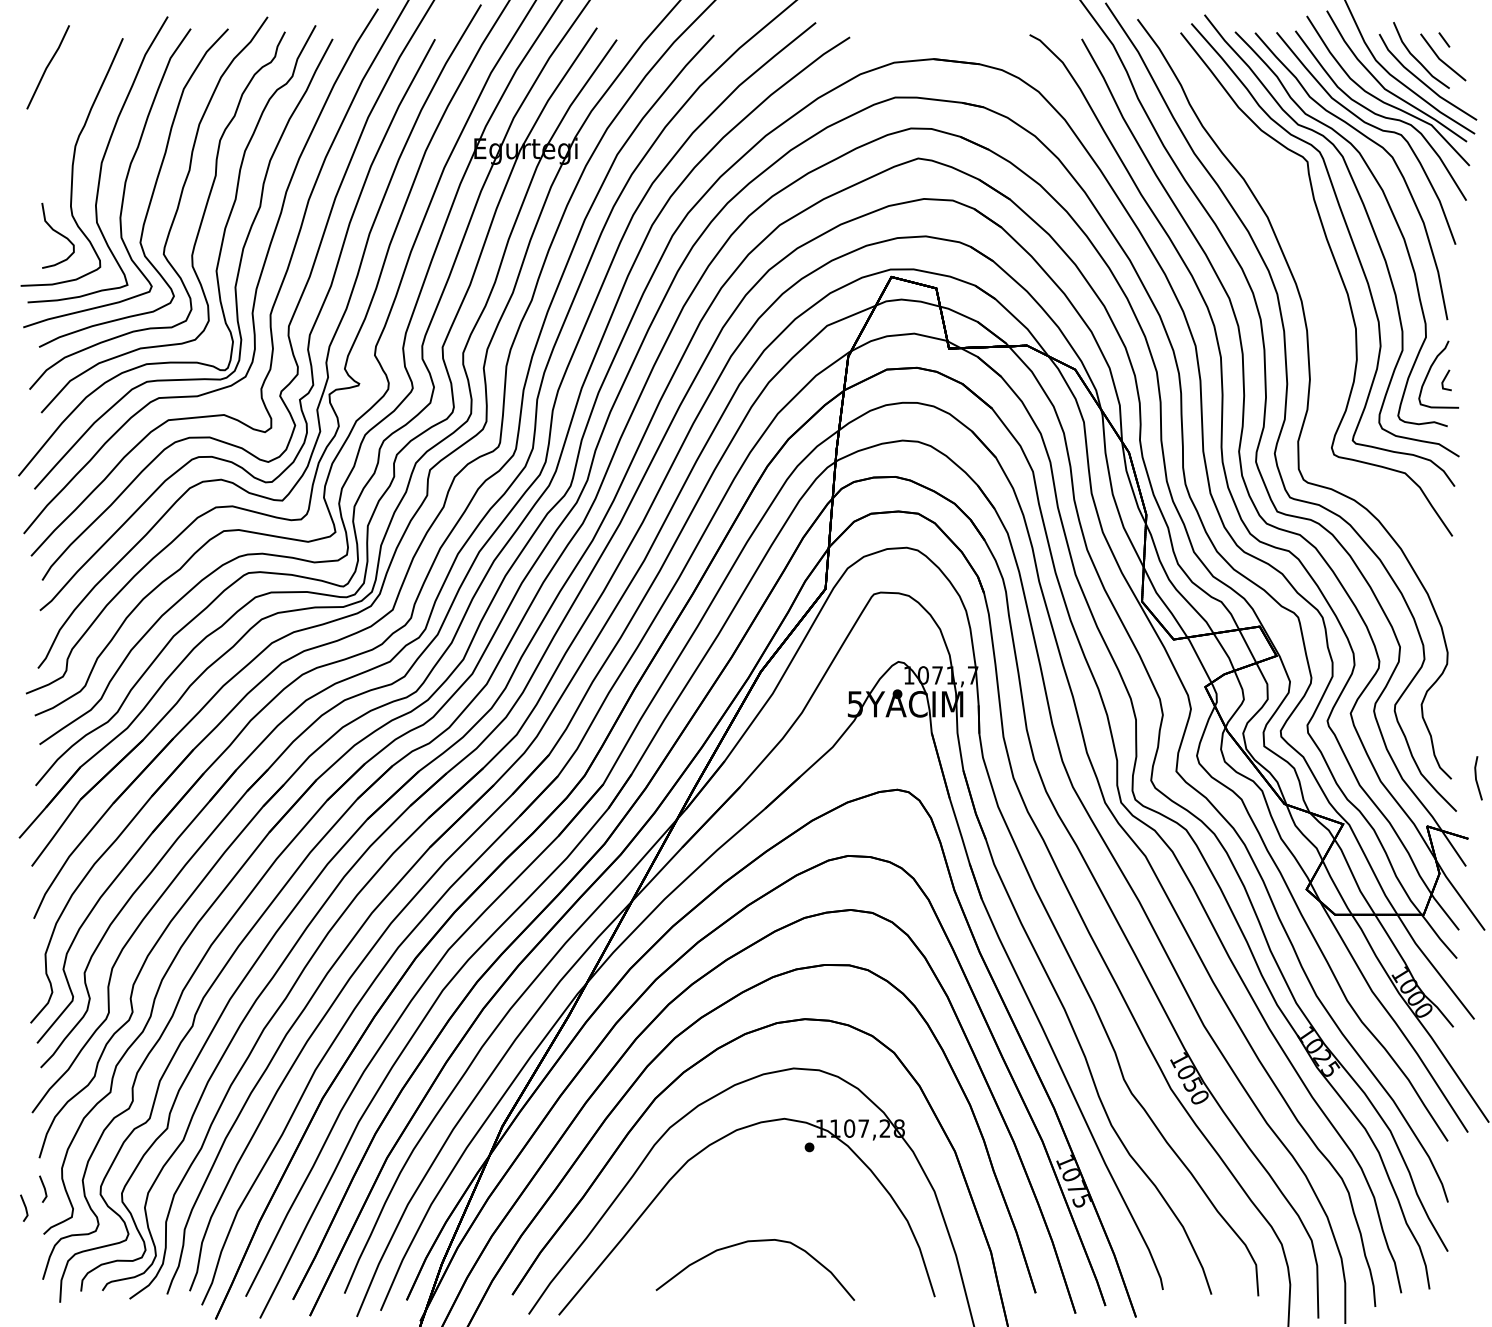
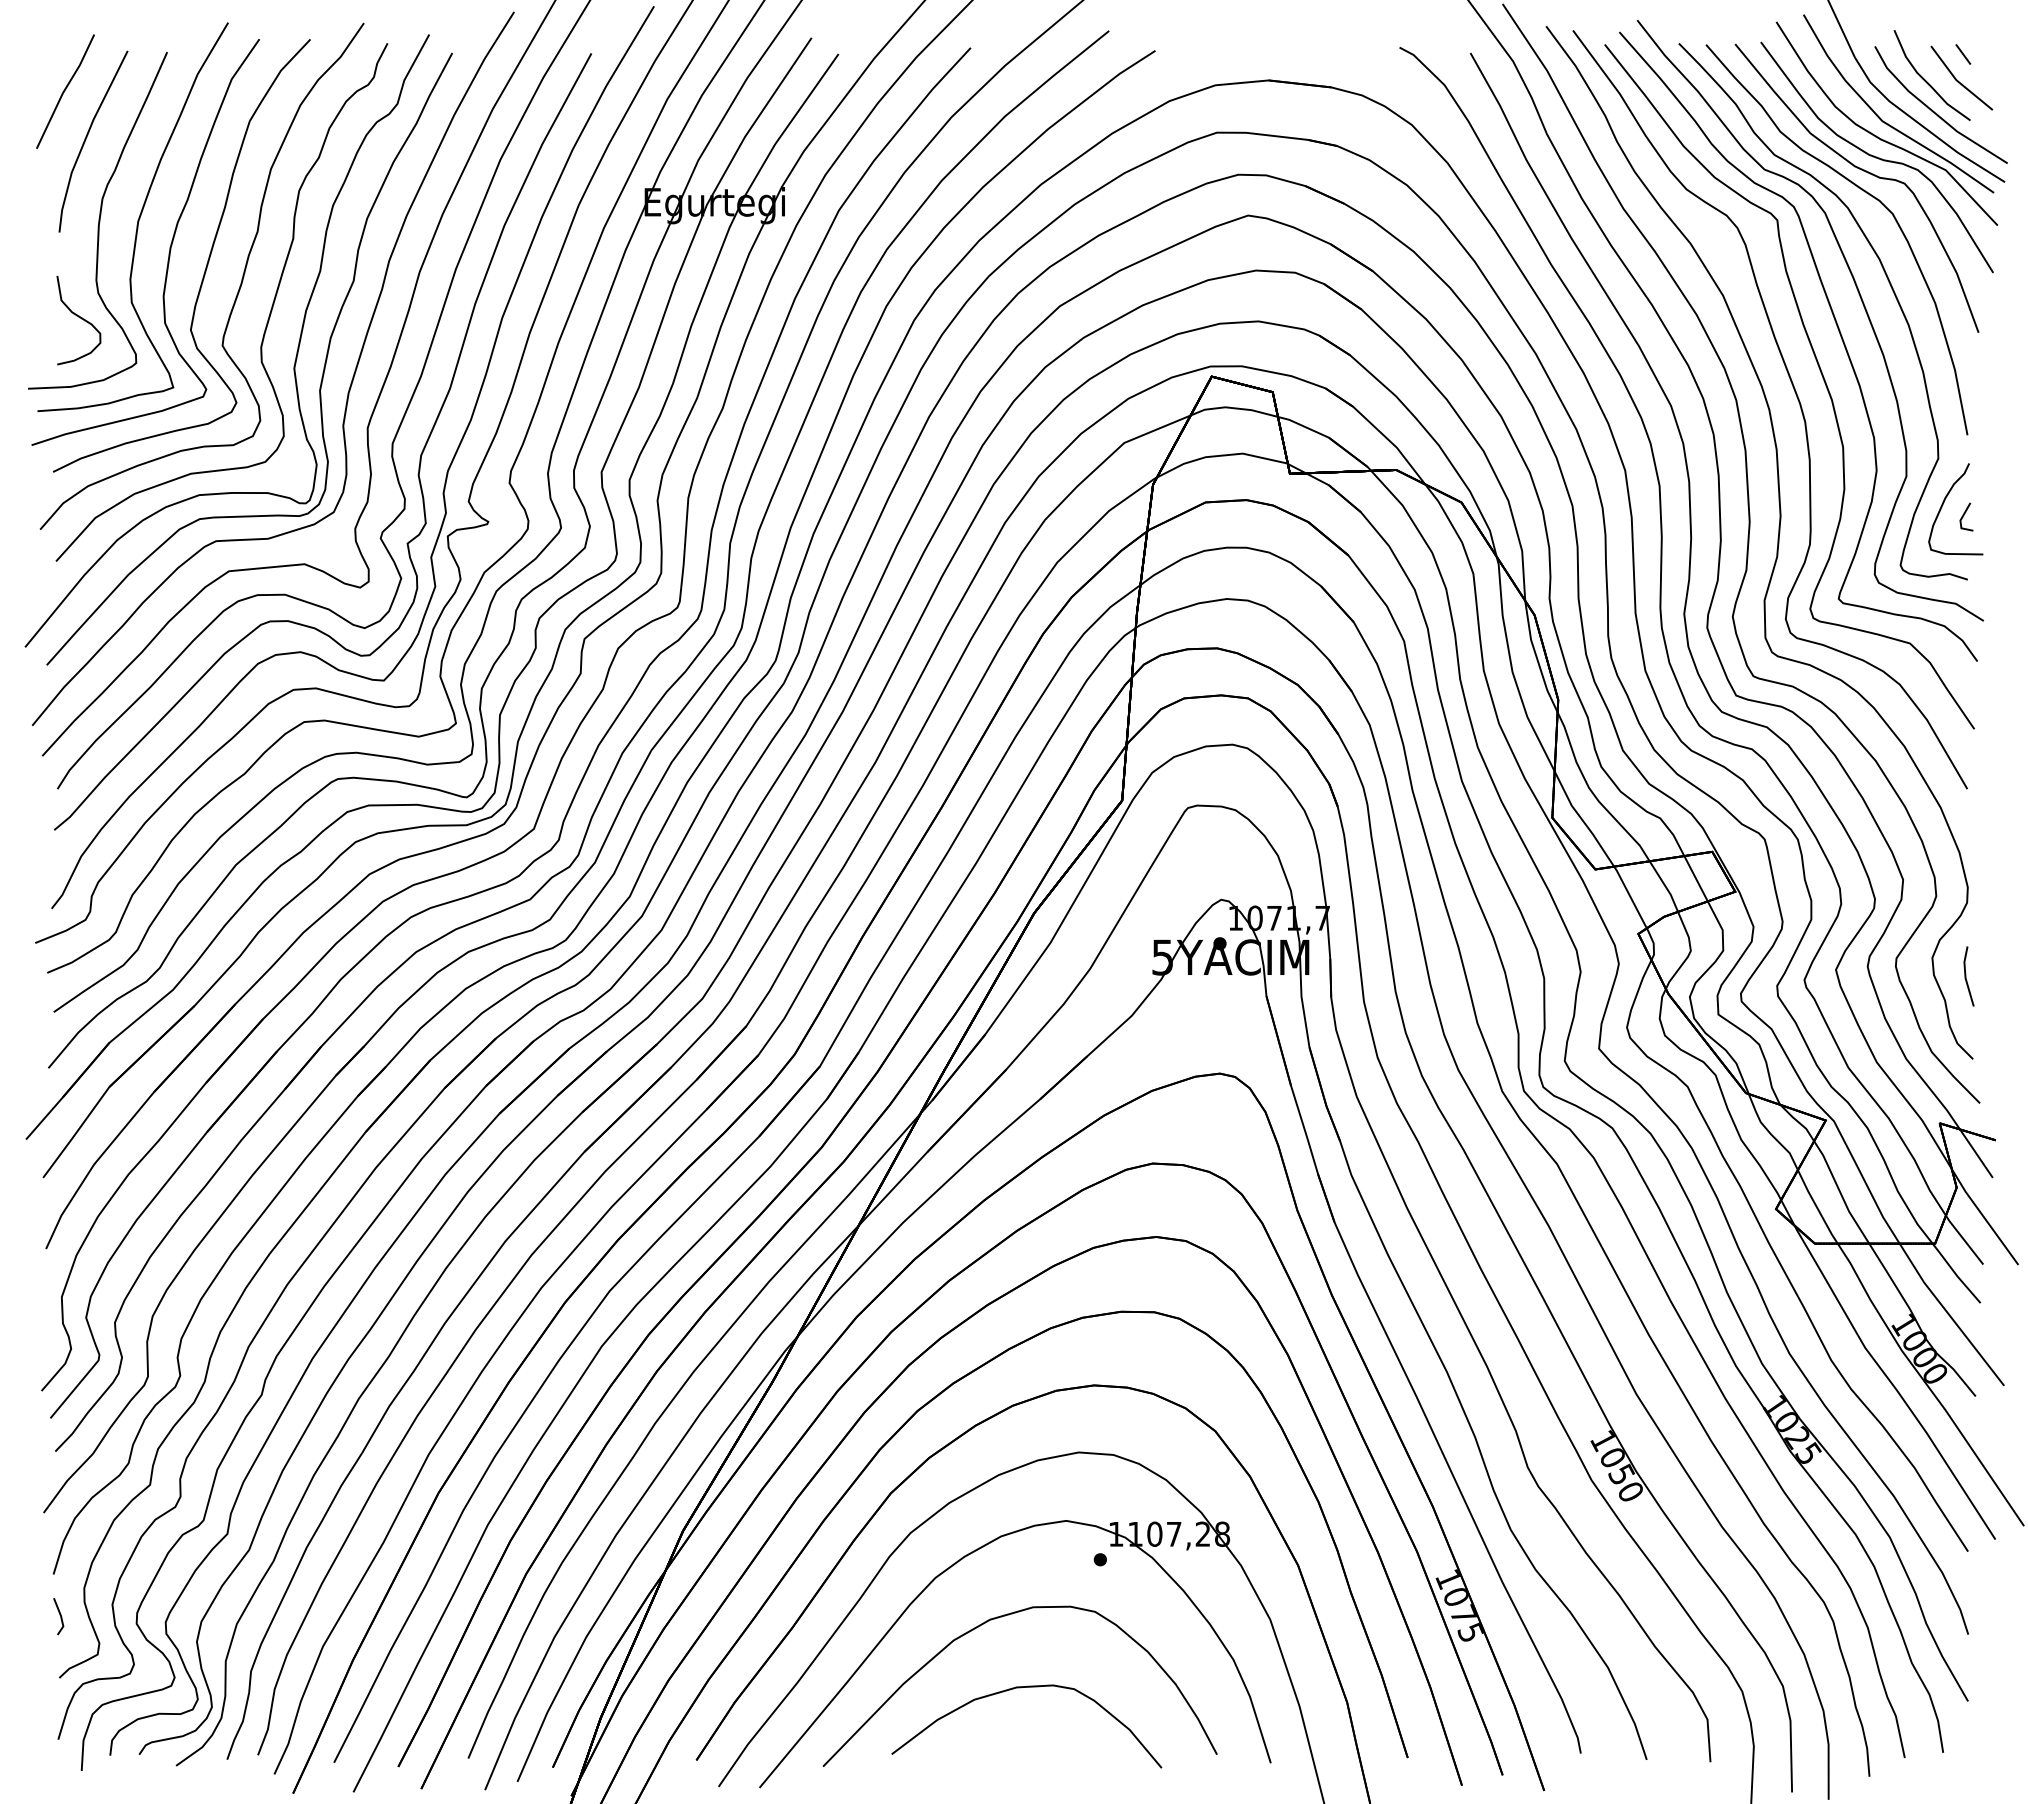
curve: (64, 101) -> (87, 138), added
curve: (1322, 295) -> (1797, 401), added
line: (1476, 778) -> (1966, 976), moved
curve: (736, 1190) -> (1001, 1618), added
line: (24, 1207) -> (33, 1641), removed

